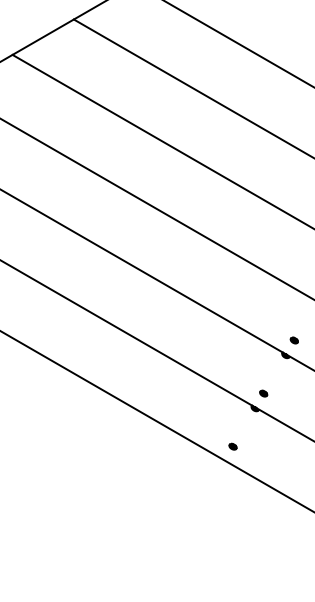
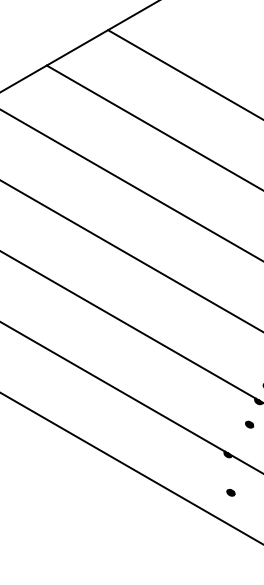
part: (263, 393) -> (249, 424), moved
part: (232, 446) -> (230, 492), moved

